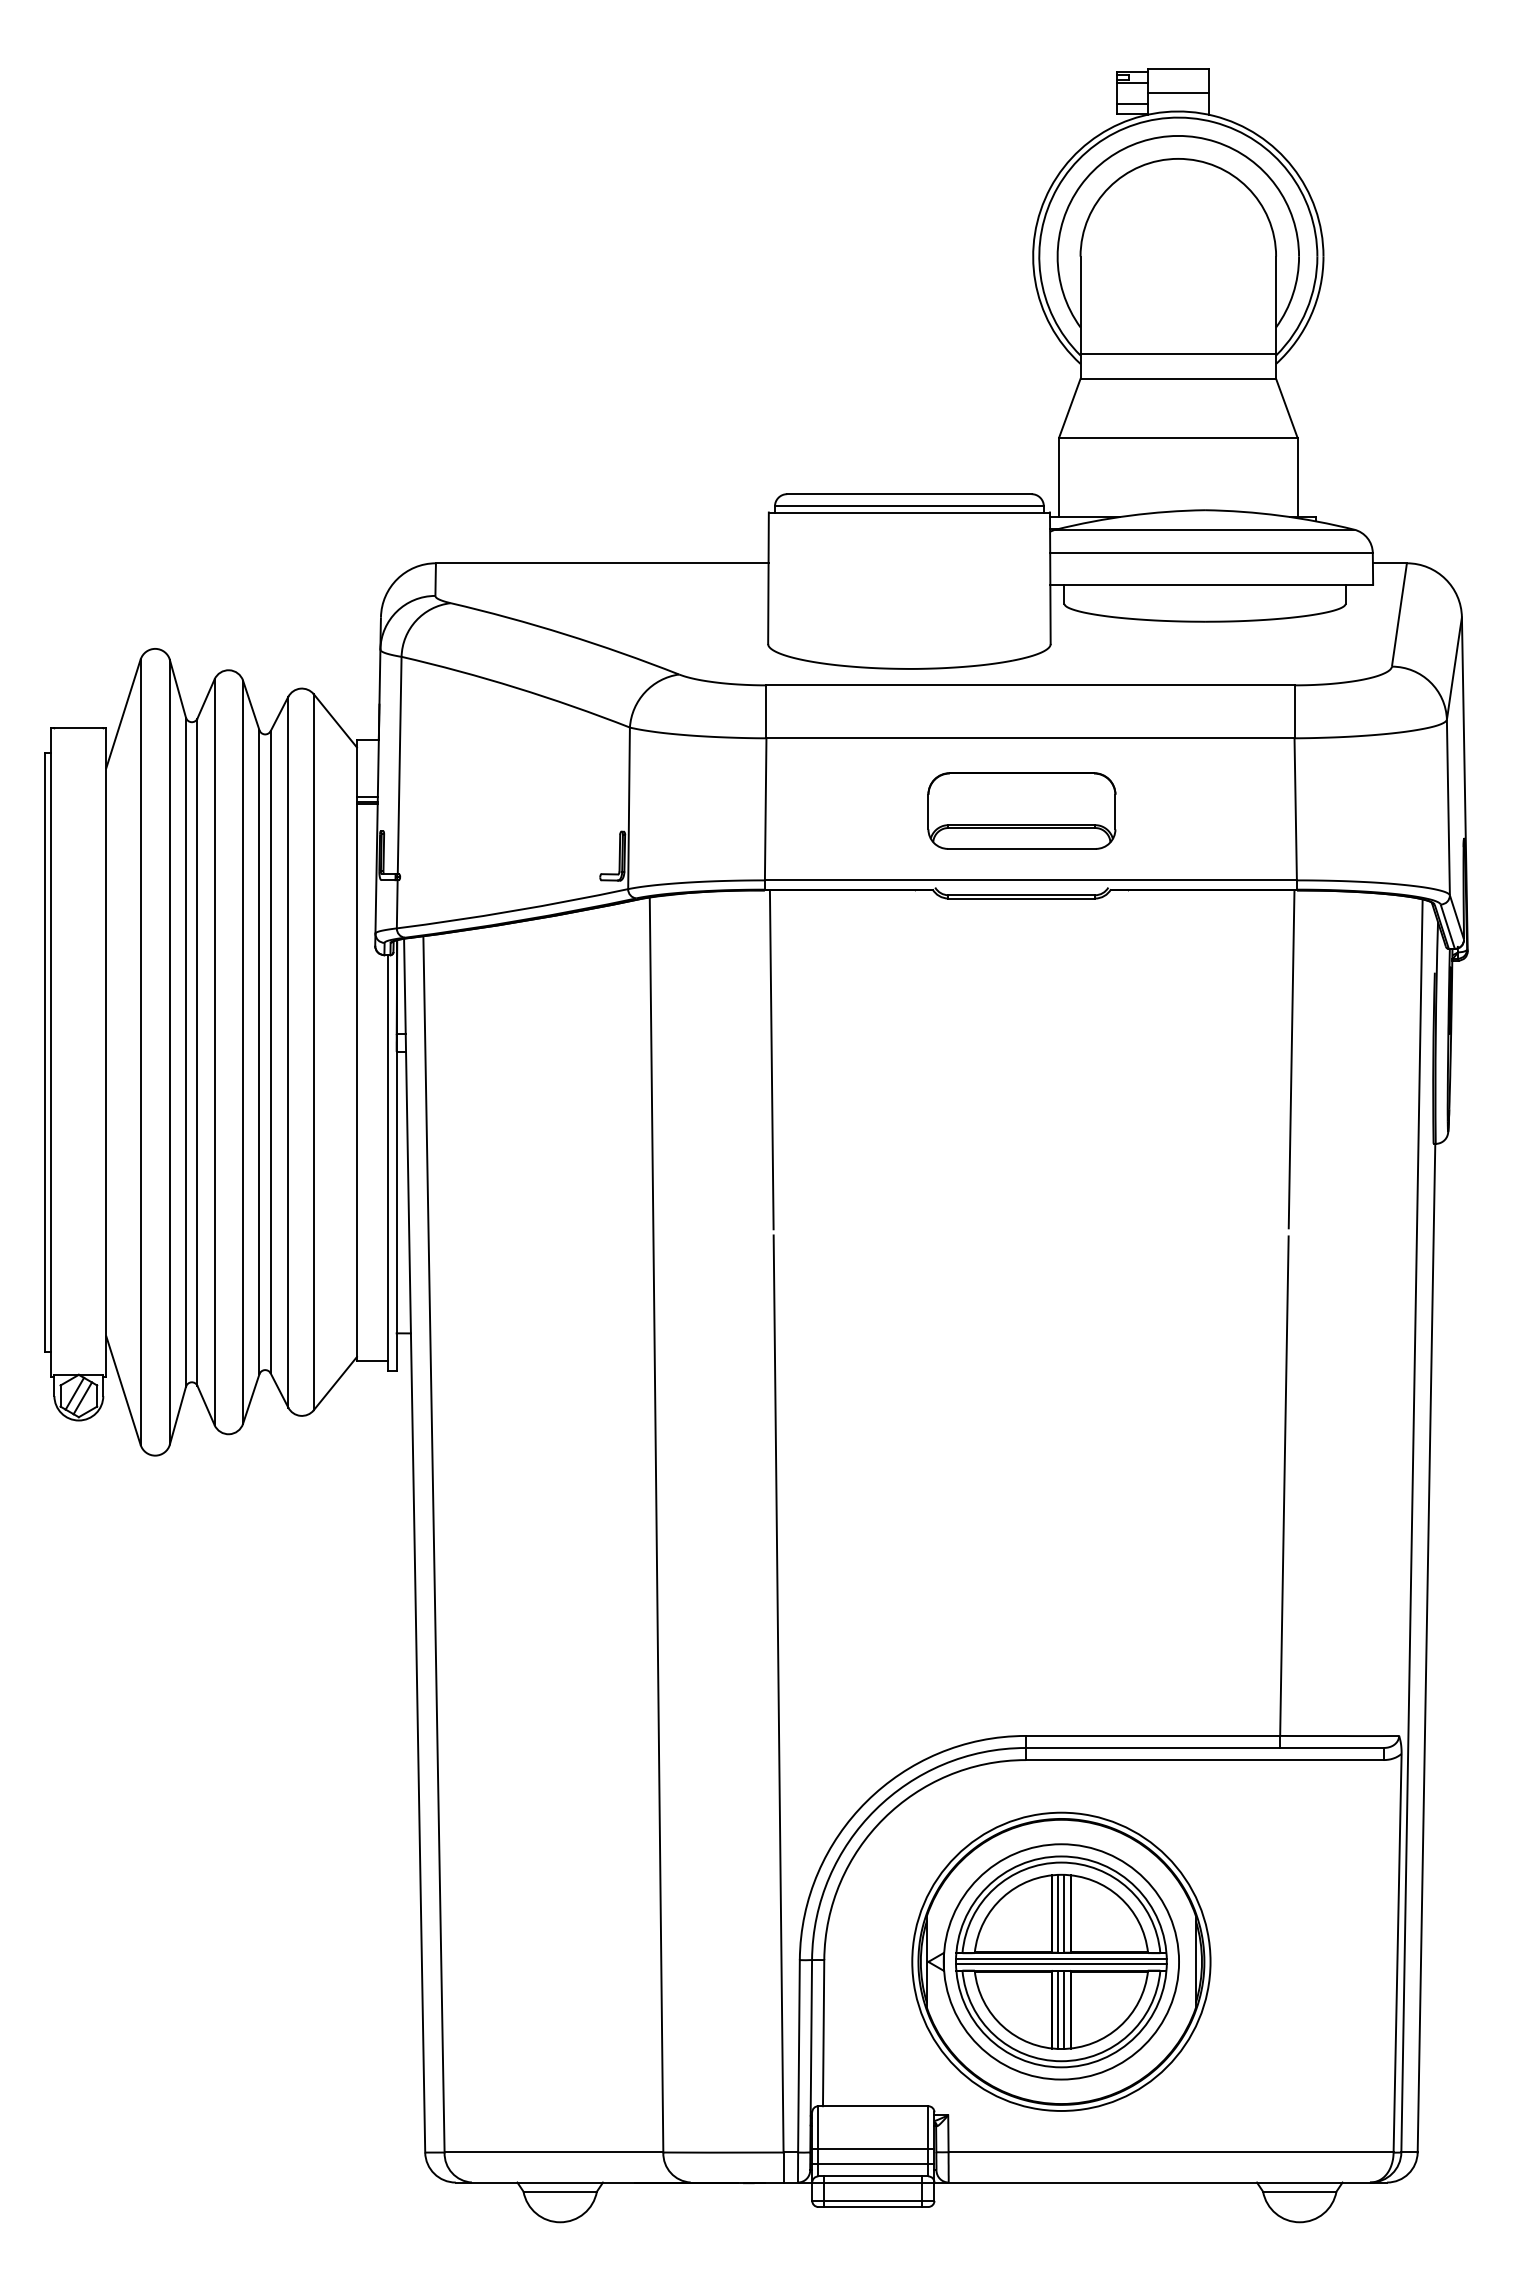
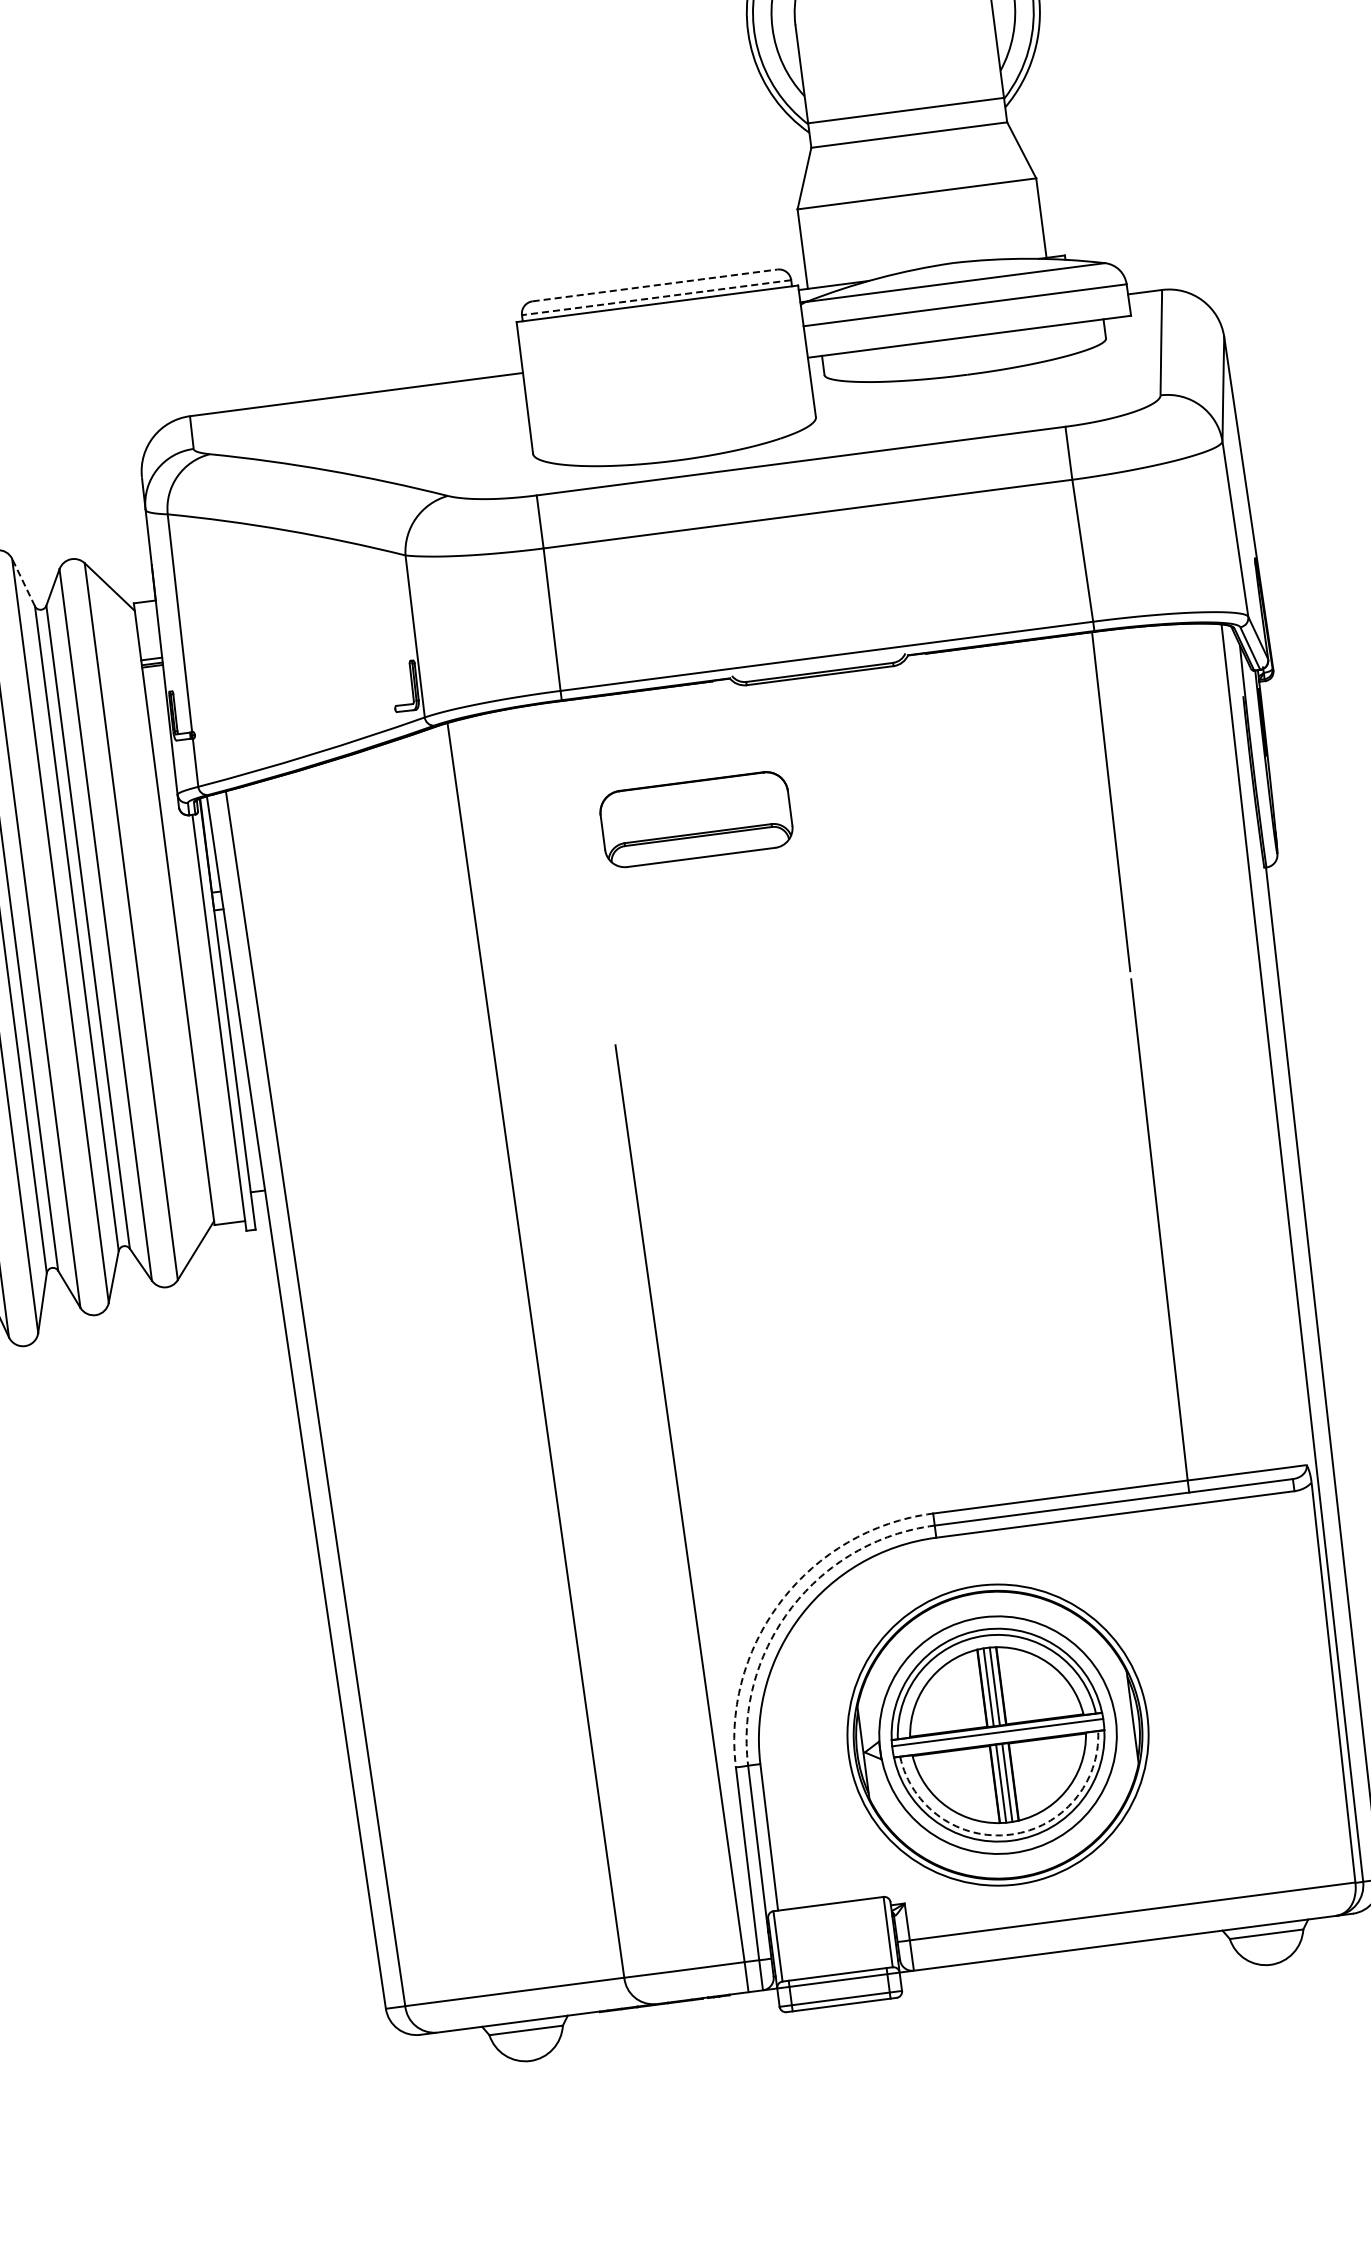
line: (909, 494) -> (655, 285), solid -> dashed
line: (908, 506) -> (655, 297), solid -> dashed
line: (251, 705) -> (23, 582), solid -> dashed
part: (1021, 810) -> (695, 819), moved
line: (771, 1059) -> (590, 869), removed
arc: (866, 1801) -> (782, 1599), solid -> dashed
arc: (875, 1809) -> (792, 1606), solid -> dashed
line: (1060, 1964) -> (997, 1737), removed
arc: (1061, 2061) -> (1011, 1834), solid -> dashed
line: (873, 2149) -> (834, 1947), removed
line: (873, 2164) -> (836, 1962), removed

